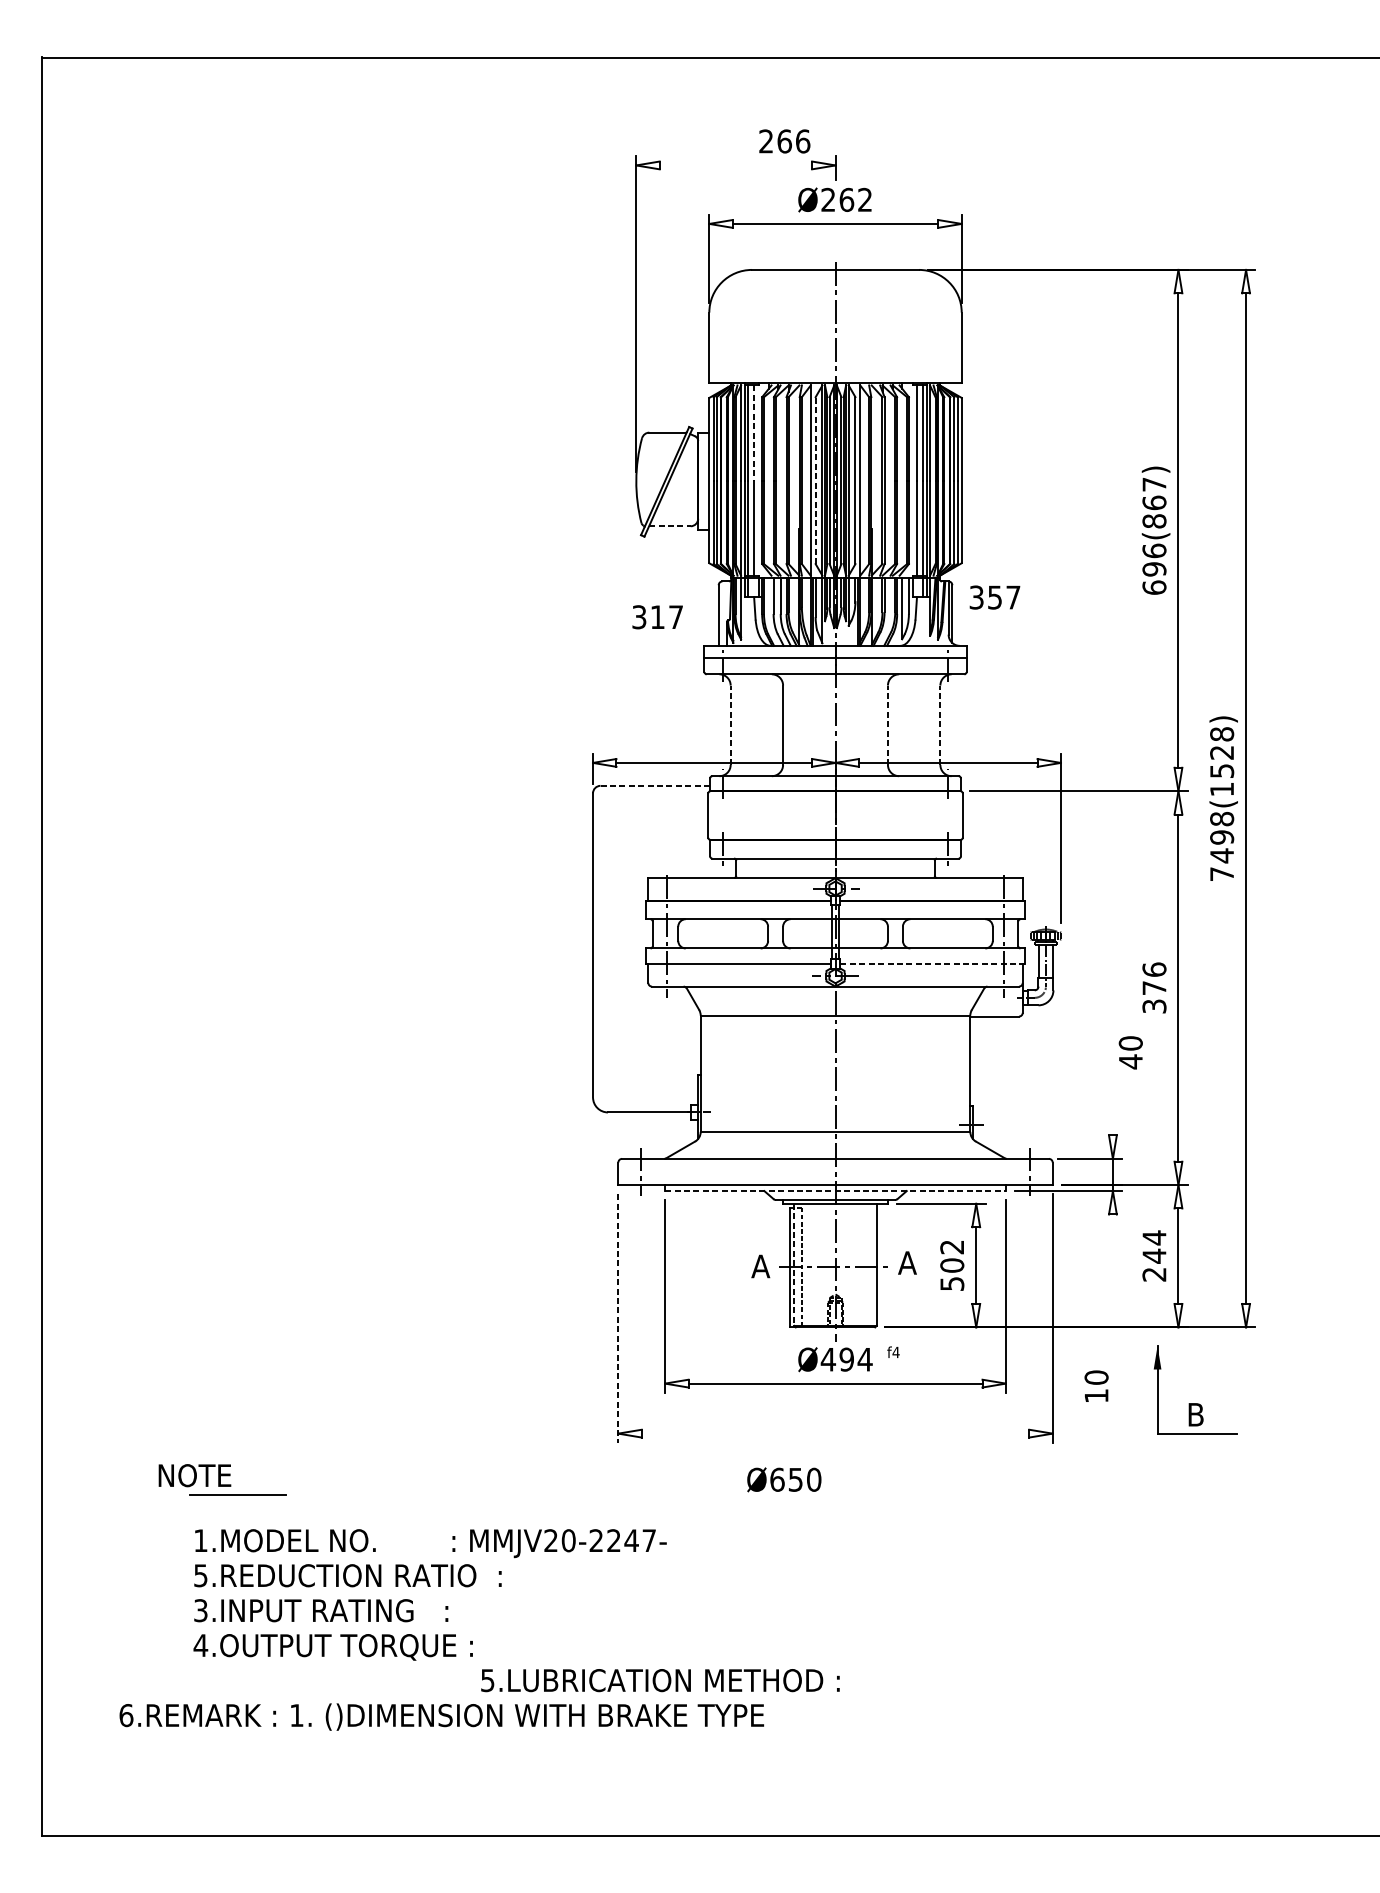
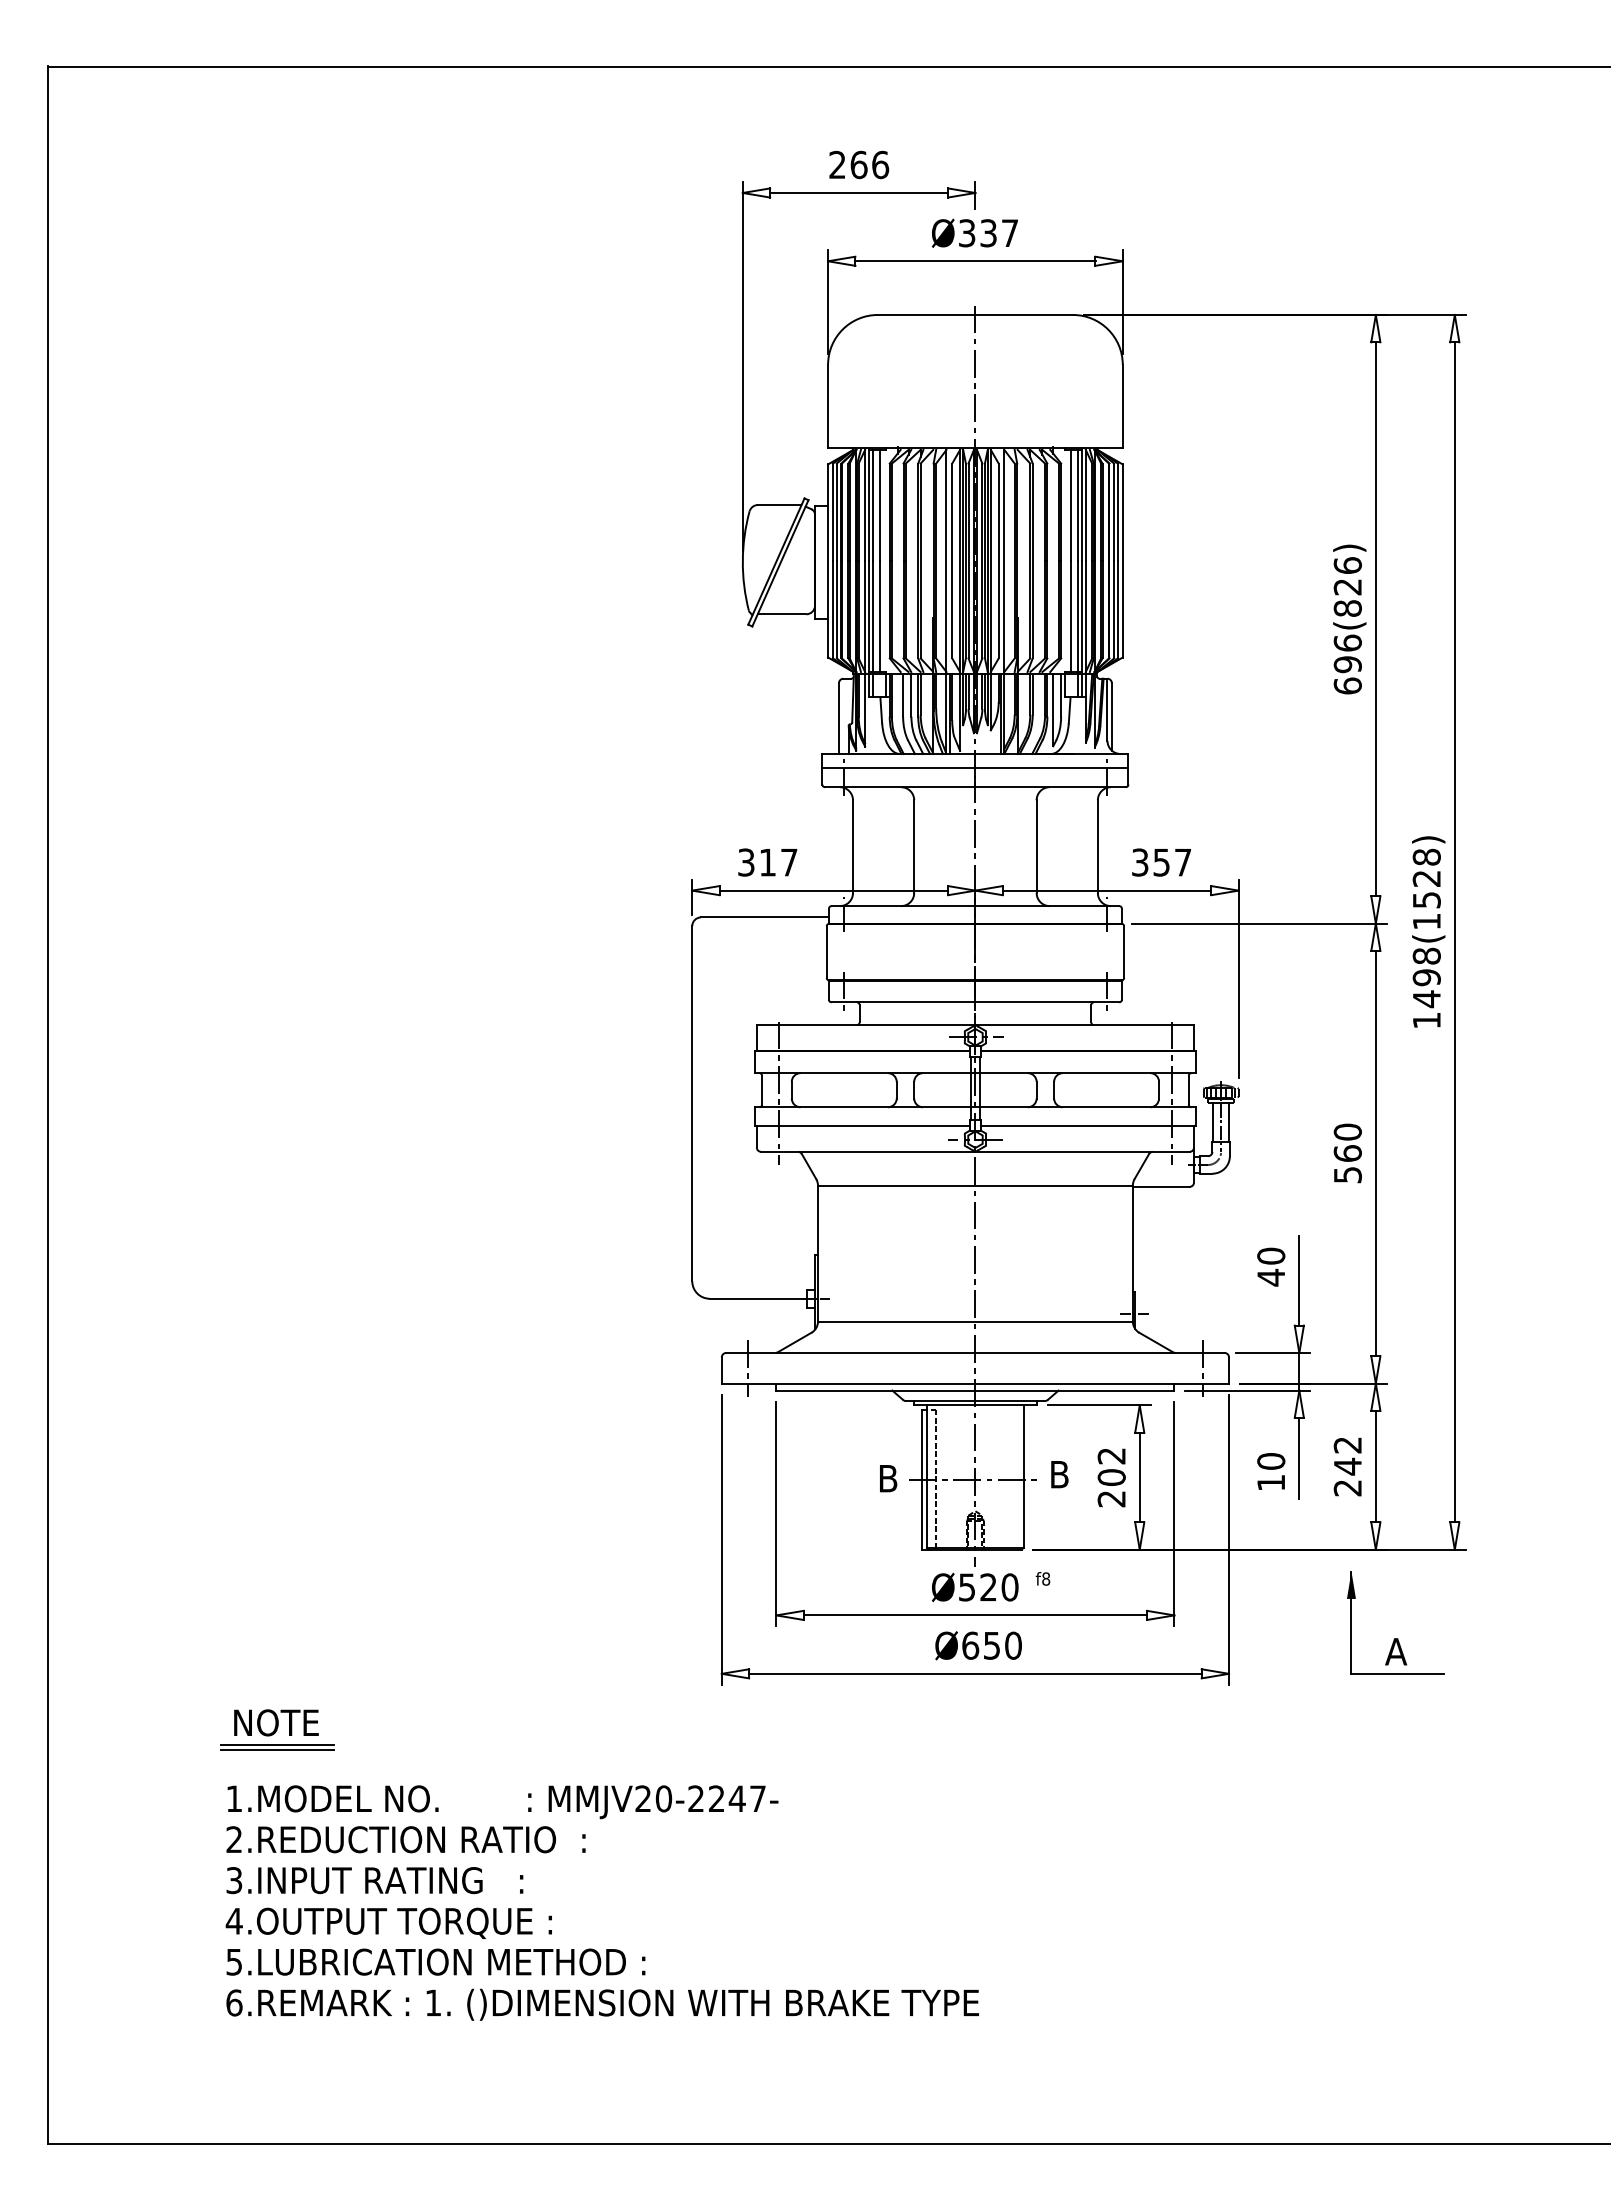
text: (785, 141) -> (859, 164), moved
line: (736, 165) -> (859, 192), added
text: (846, 200) -> (988, 233), Ø262 -> Ø337
line: (754, 433) -> (880, 505), dashed -> solid
line: (815, 480) -> (952, 560), dashed -> solid
text: (1154, 493) -> (1347, 576), 696(867) -> 696(826)
line: (670, 526) -> (782, 614), dashed -> solid
text: (994, 597) -> (1161, 862), moved
text: (657, 617) -> (767, 862), moved
line: (731, 725) -> (853, 846), dashed -> solid
line: (887, 725) -> (1036, 846), dashed -> solid
line: (940, 725) -> (1097, 846), dashed -> solid
line: (654, 785) -> (764, 917), dashed -> solid
text: (1221, 874) -> (1426, 1020), 7498(1528) -> 1498(1528)
line: (932, 964) -> (1088, 1125), dashed -> solid
text: (1154, 987) -> (1347, 1152), 376 -> 560
text: (1131, 1052) -> (1271, 1266), moved
line: (1113, 1096) -> (1299, 1280), added
line: (835, 1191) -> (975, 1390), dashed -> solid
text: (1154, 1238) -> (1347, 1445), 244 -> 242
line: (1113, 1249) -> (1299, 1458), added
text: (907, 1262) -> (1059, 1474), A -> B
line: (794, 1265) -> (927, 1477), dashed -> solid
text: (761, 1266) -> (888, 1478), A -> B
text: (952, 1284) -> (1111, 1499), 502 -> 202
line: (618, 1319) -> (721, 1540), dashed -> solid
text: (895, 1352) -> (1045, 1578), f4 -> f8
text: (846, 1359) -> (988, 1587), Ø494 -> Ø520
text: (1096, 1386) -> (1271, 1471), moved
text: (1196, 1414) -> (1396, 1651), B -> A
line: (835, 1433) -> (975, 1673), added
text: (195, 1475) -> (276, 1722), moved
text: (784, 1479) -> (978, 1645), moved
line: (237, 1499) -> (277, 1750), added
text: (200, 1575) -> (233, 1839), 5.REDUCTION -> 2.REDUCTION
text: (660, 1680) -> (435, 1961), moved
text: (441, 1716) -> (602, 2004), moved

